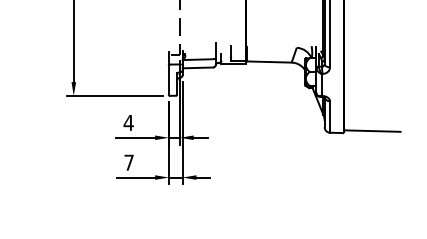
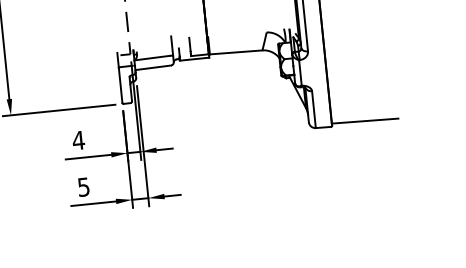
text: (128, 162) -> (83, 186), 7 -> 5

